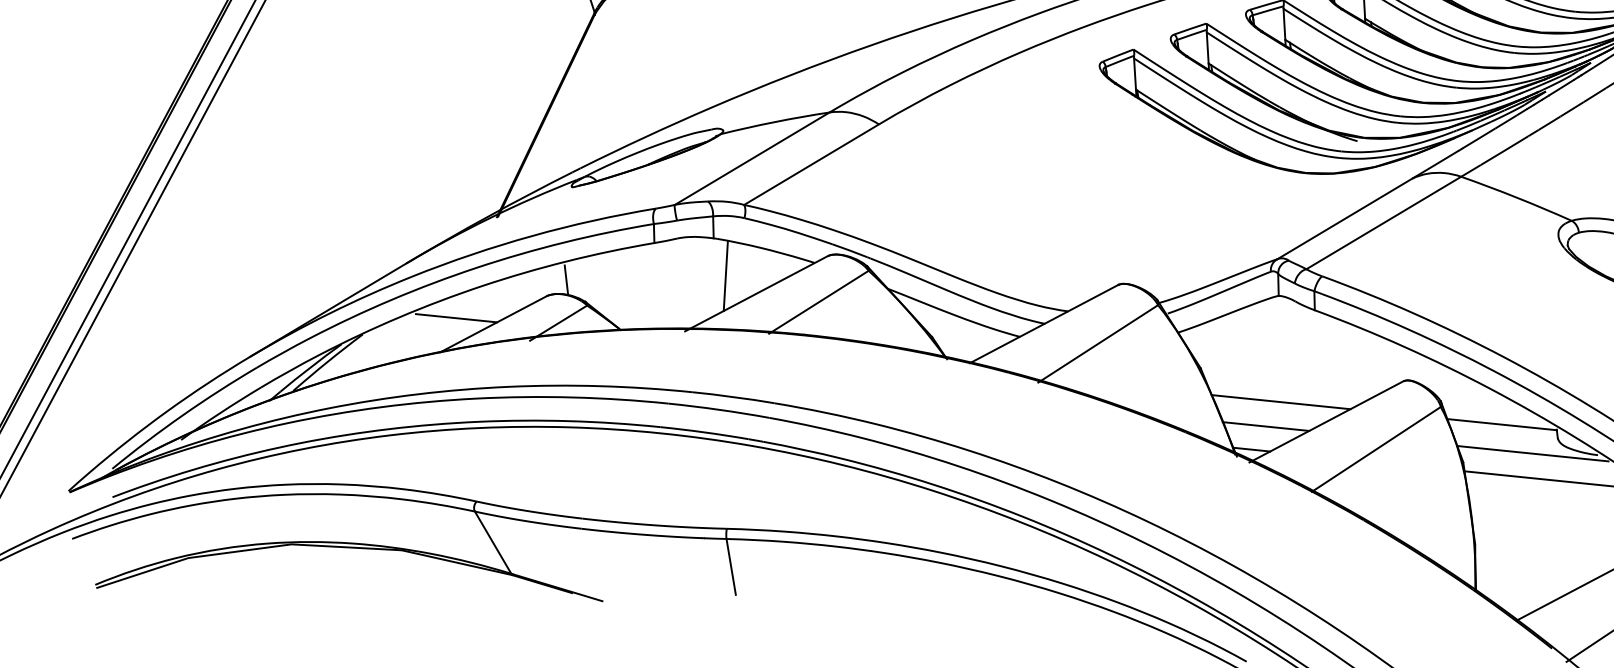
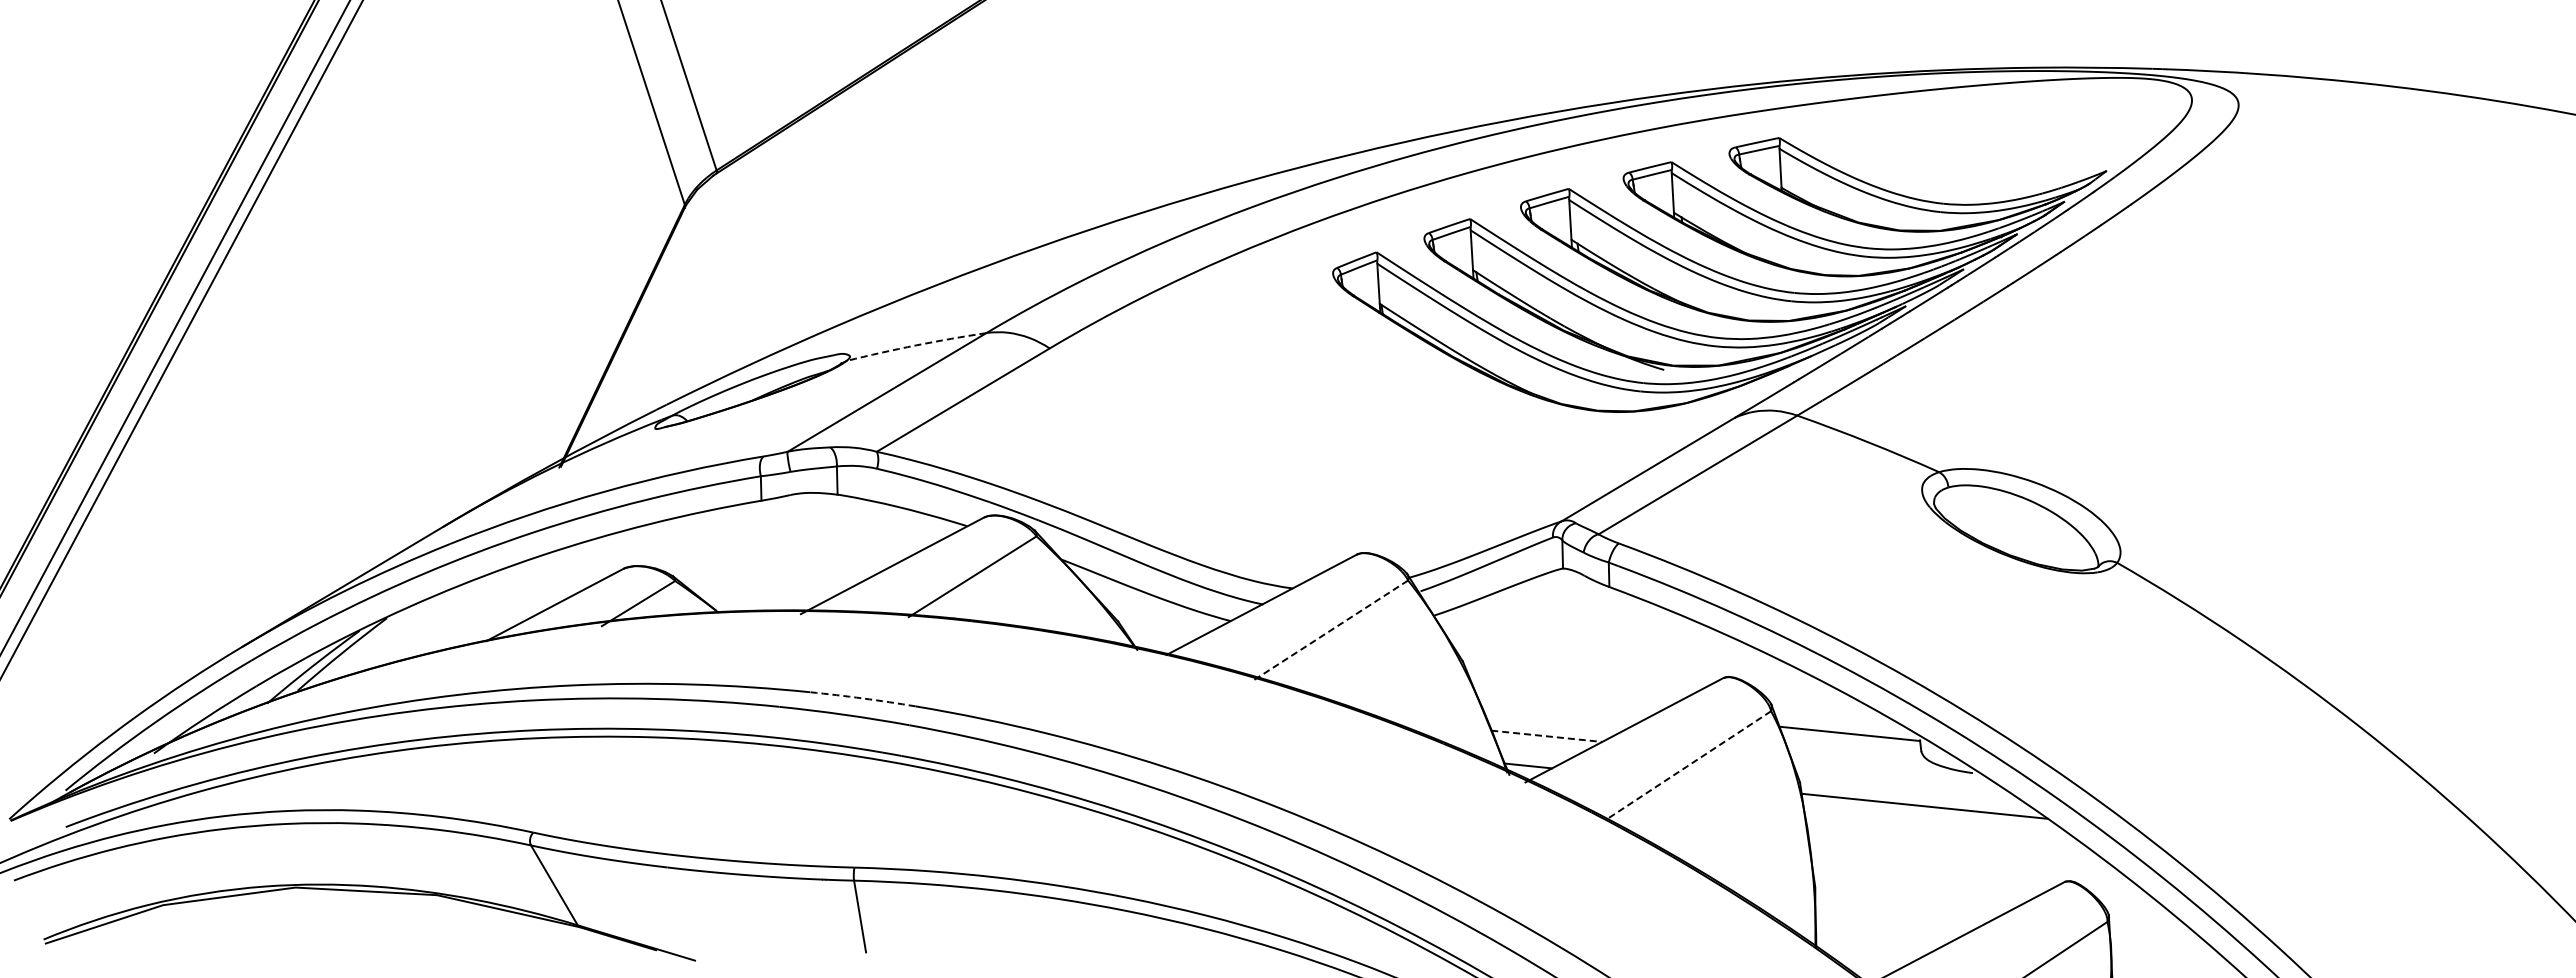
arc: (775, 122) -> (916, 345), solid -> dashed
line: (725, 275) -> (852, 542), removed
line: (566, 280) -> (648, 548), removed
line: (456, 317) -> (507, 596), removed
line: (1098, 344) -> (1331, 630), solid -> dashed
arc: (733, 397) -> (862, 698), solid -> dashed
line: (1280, 401) -> (1565, 704), removed
line: (1265, 426) -> (1546, 736), solid -> dashed
line: (1375, 449) -> (1687, 765), solid -> dashed
line: (1533, 453) -> (1889, 771), removed

